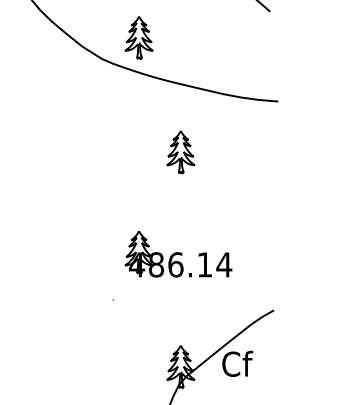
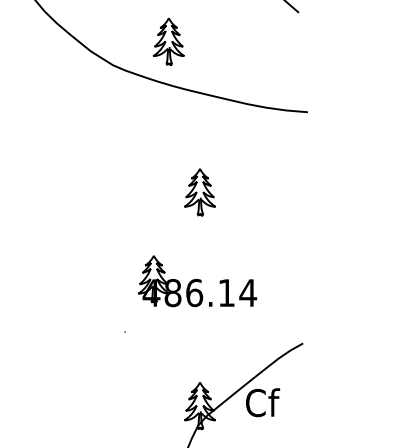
part: (138, 37) -> (168, 41), moved
part: (180, 152) -> (199, 192), moved

